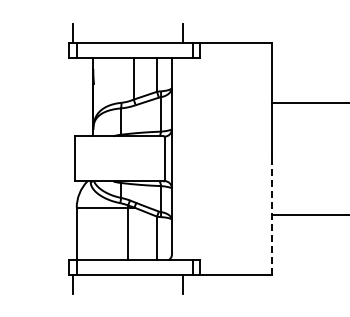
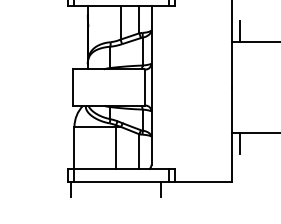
line: (280, 89) -> (239, 31), added
line: (271, 216) -> (232, 134), dashed -> solid
line: (280, 228) -> (239, 143), added

